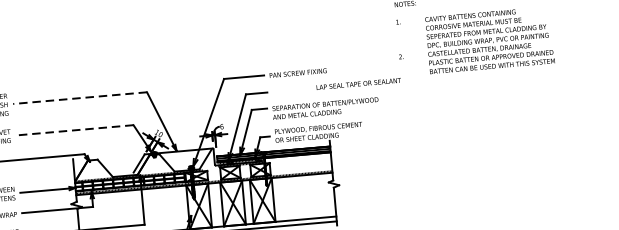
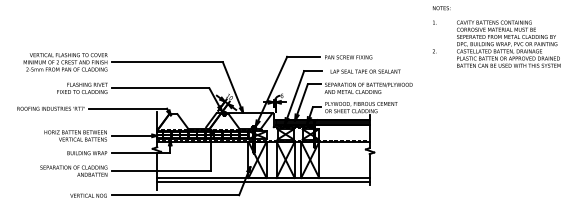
text: (358, 83) -> (365, 71), moved
line: (78, 98) -> (166, 62), dashed -> solid
line: (74, 130) -> (160, 88), dashed -> solid

